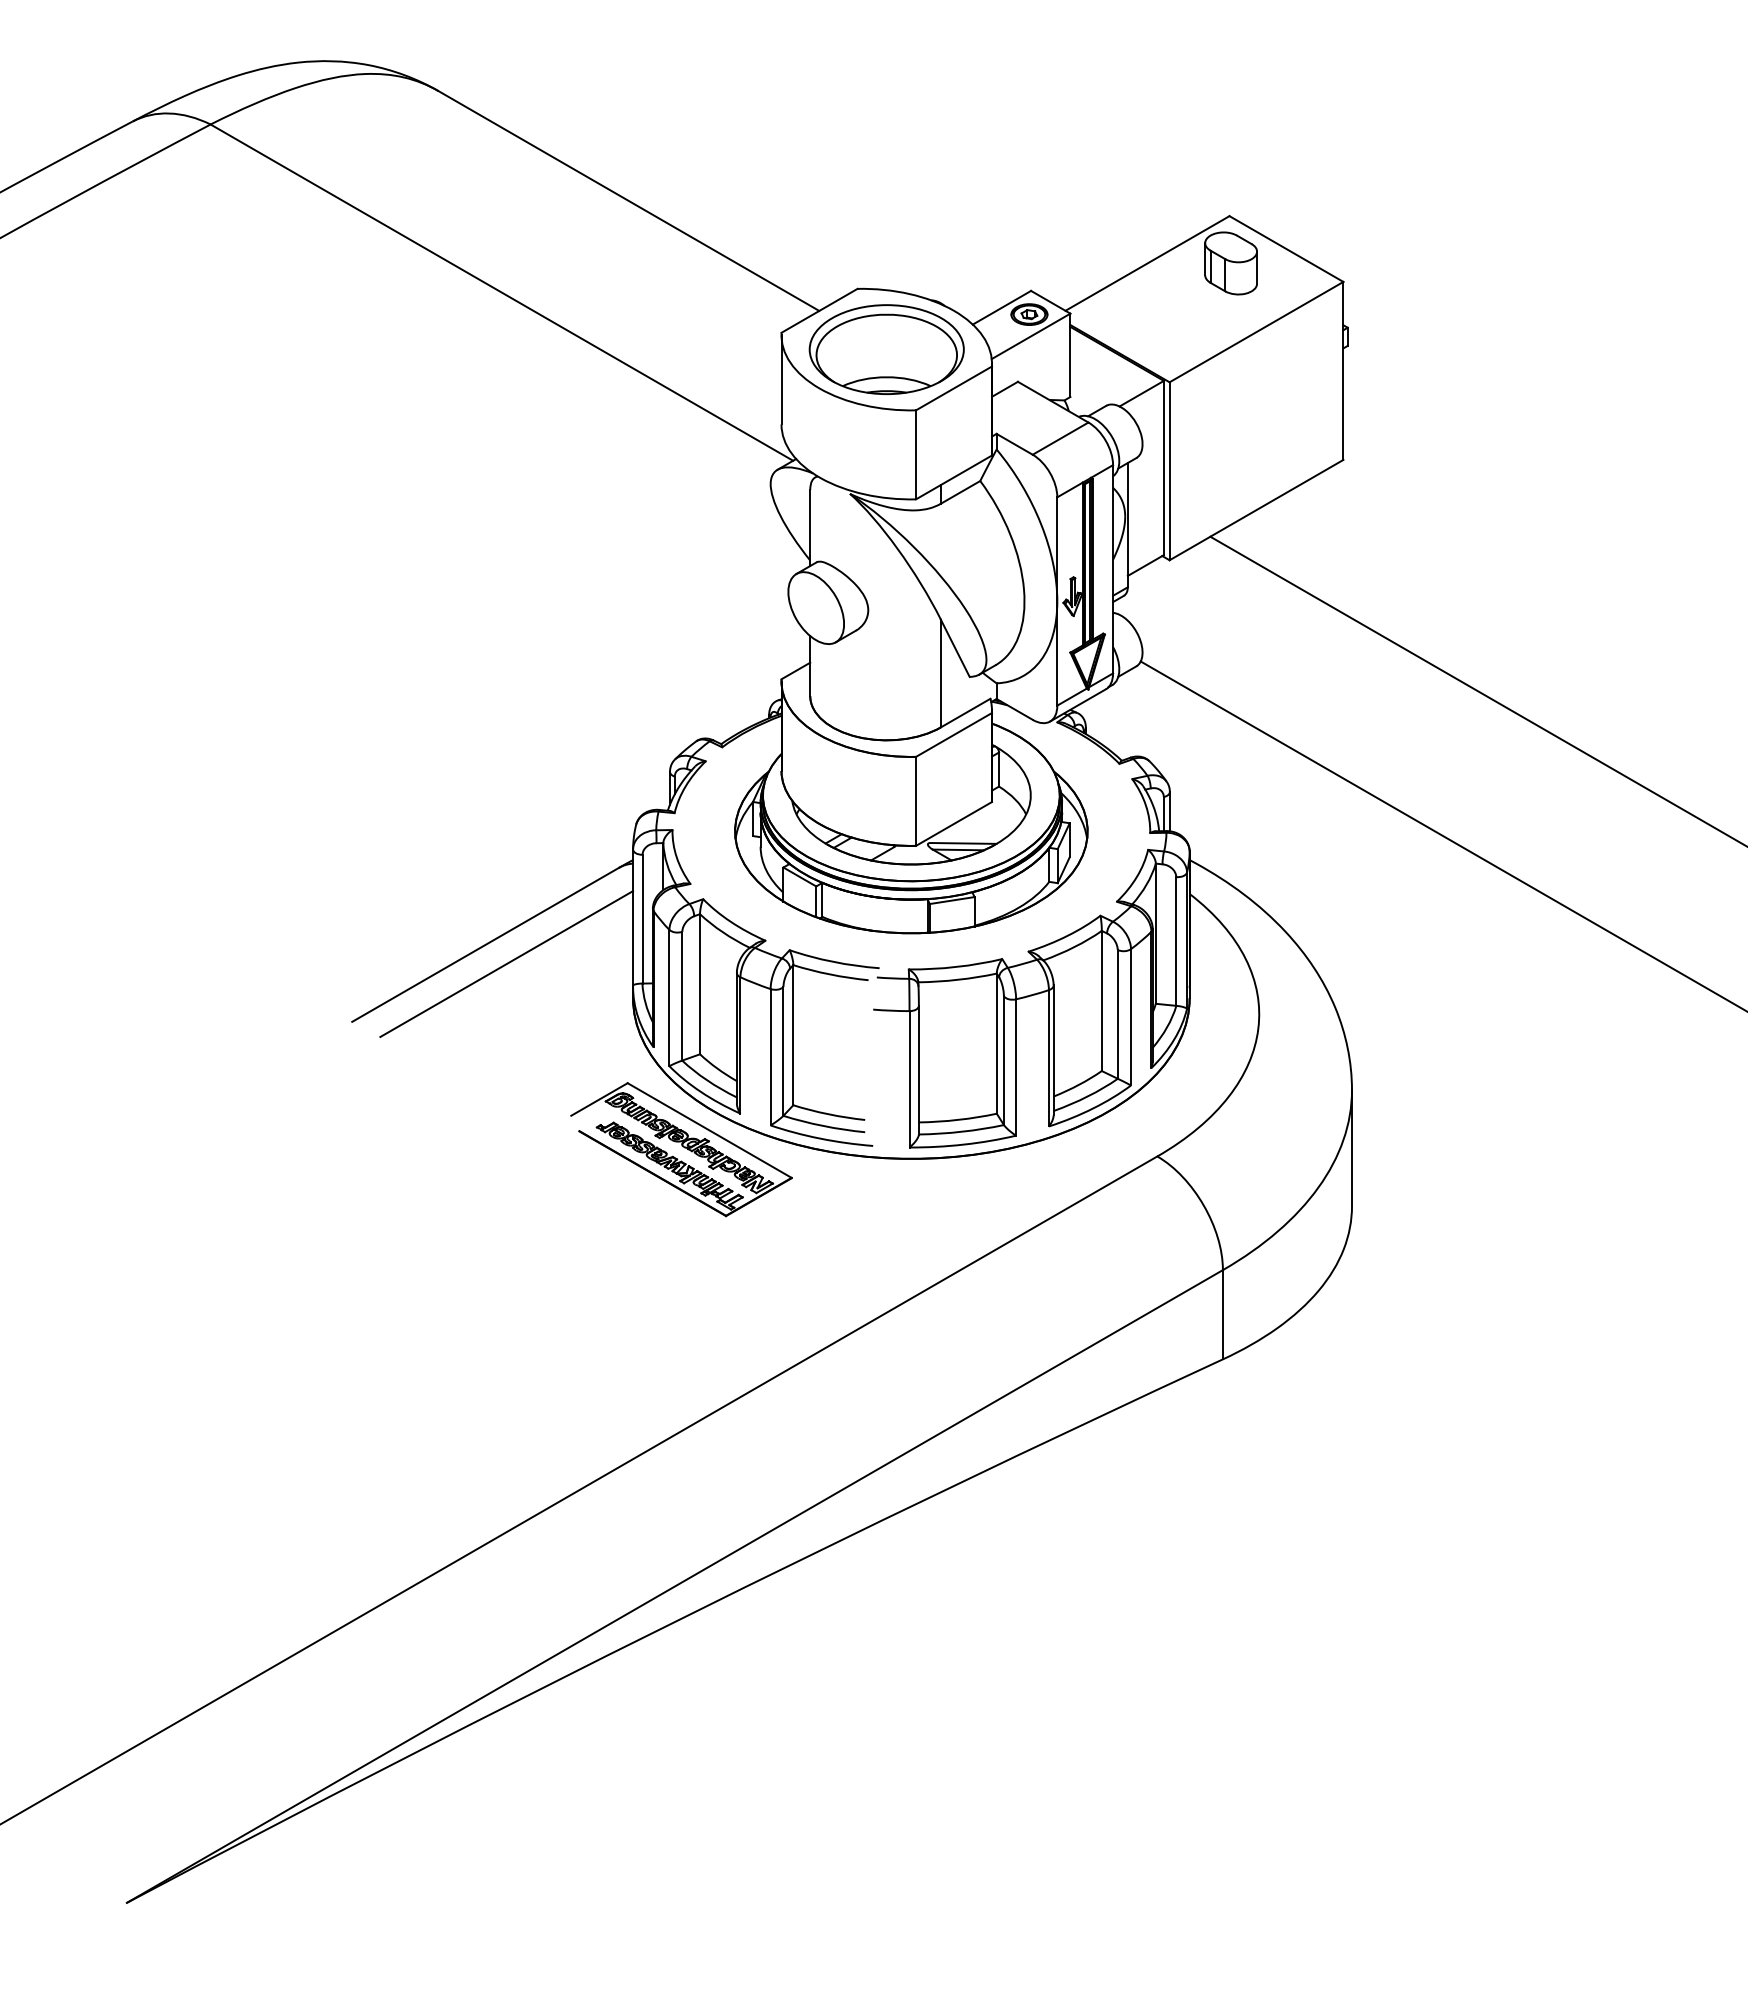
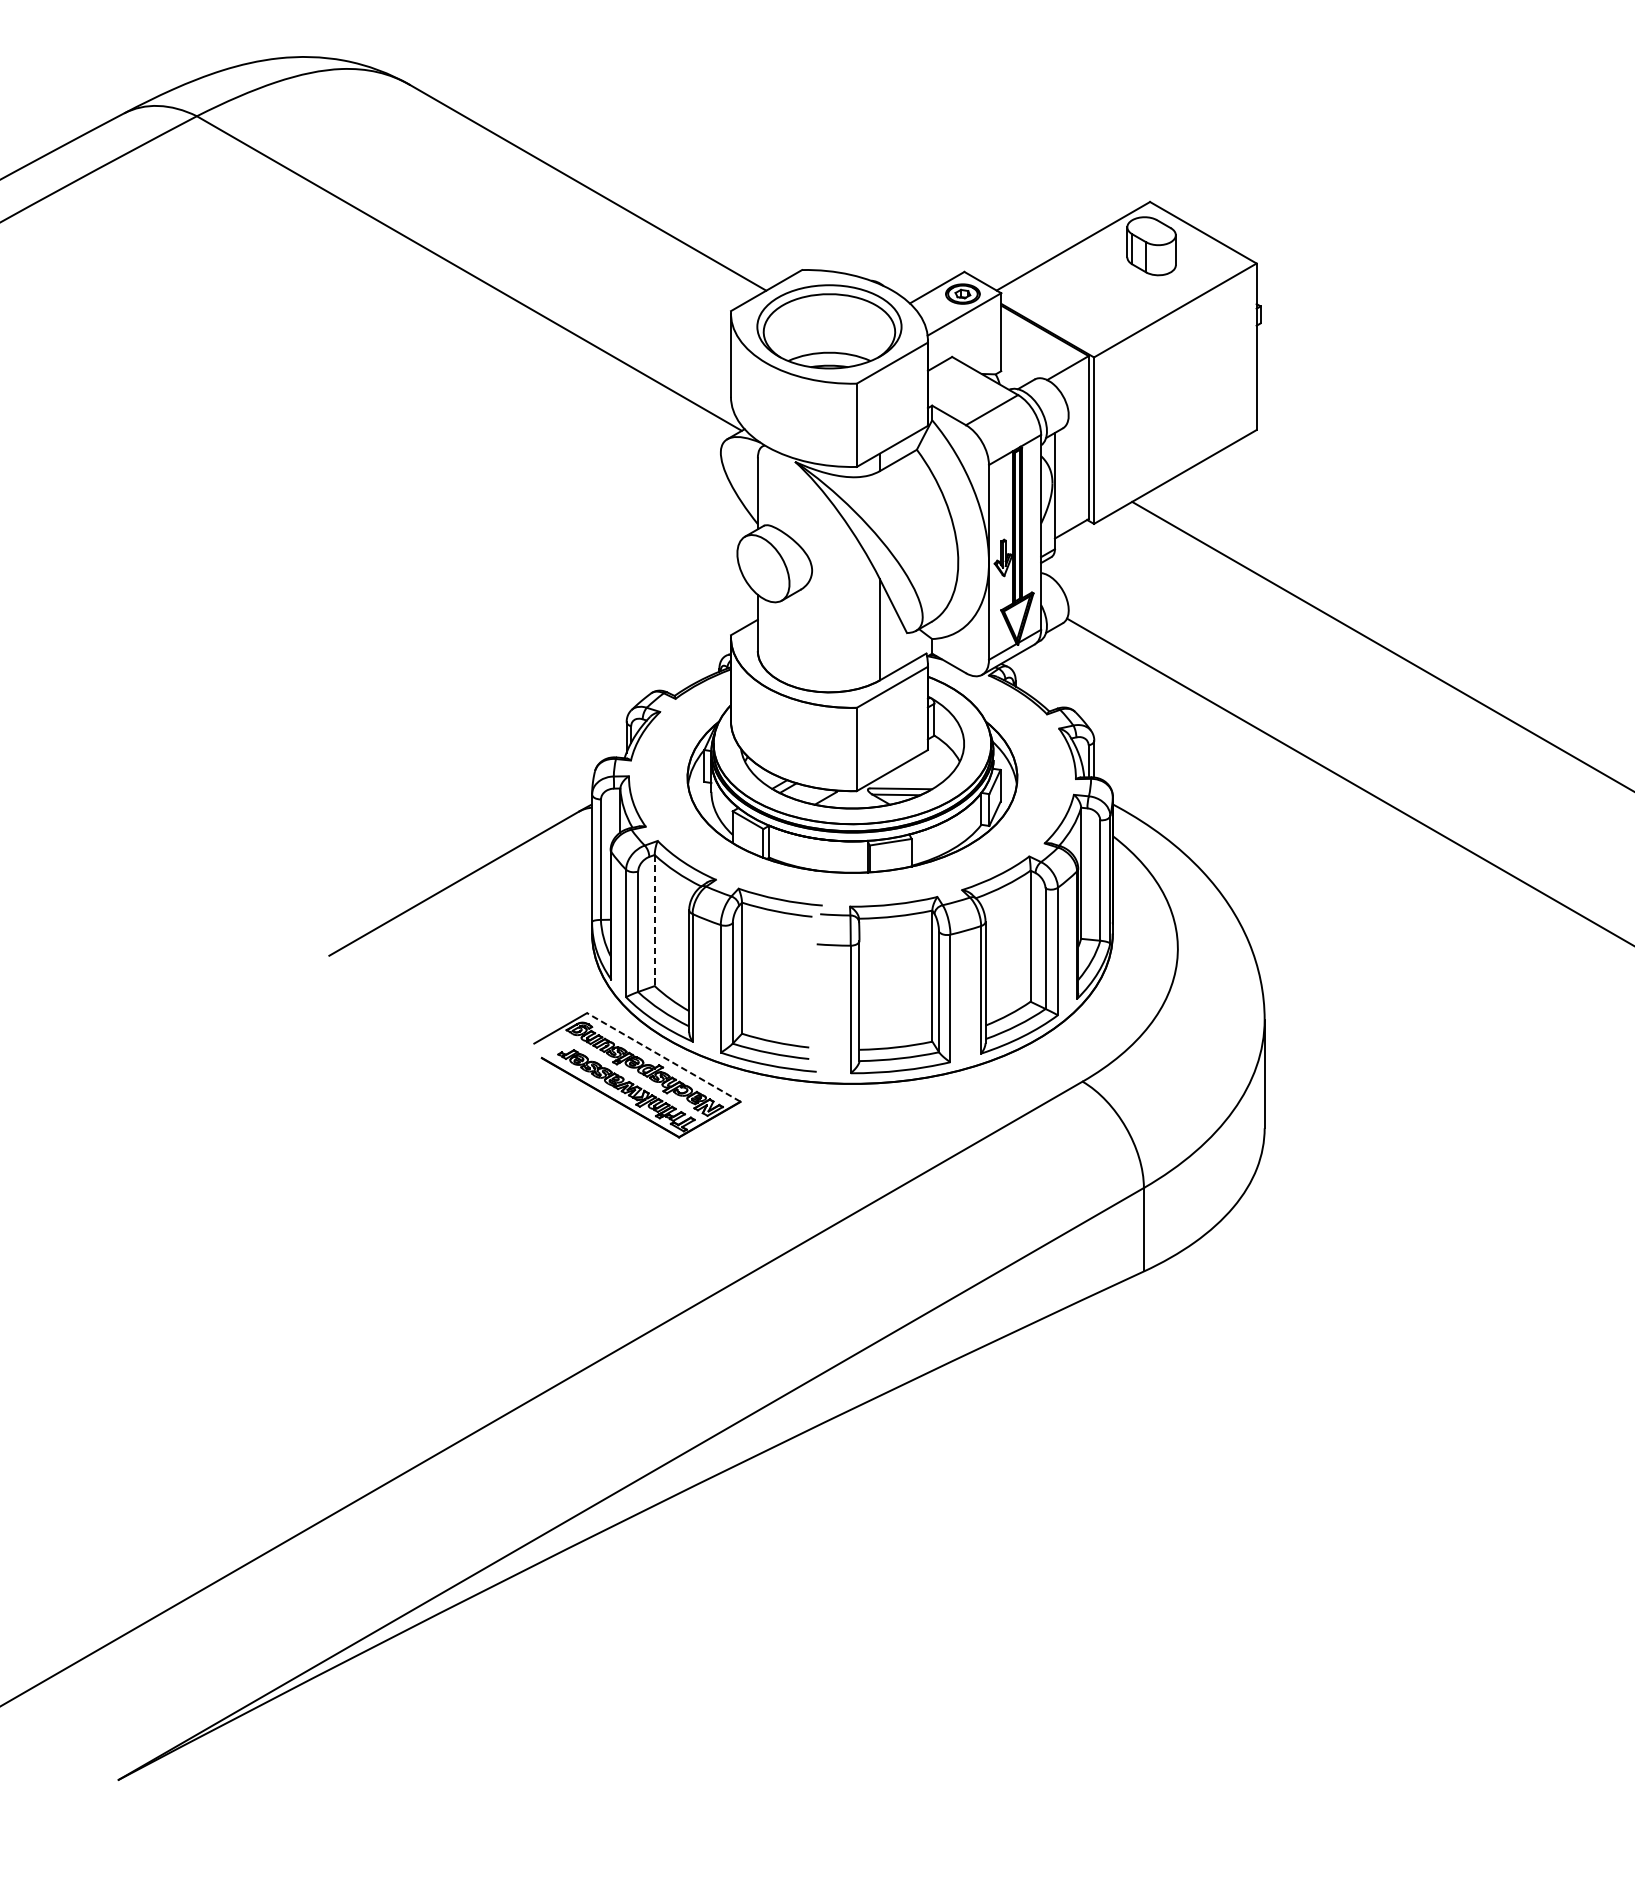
line: (506, 964) -> (473, 902), removed
line: (700, 984) -> (655, 920), solid -> dashed
line: (709, 1130) -> (663, 1057), solid -> dashed

